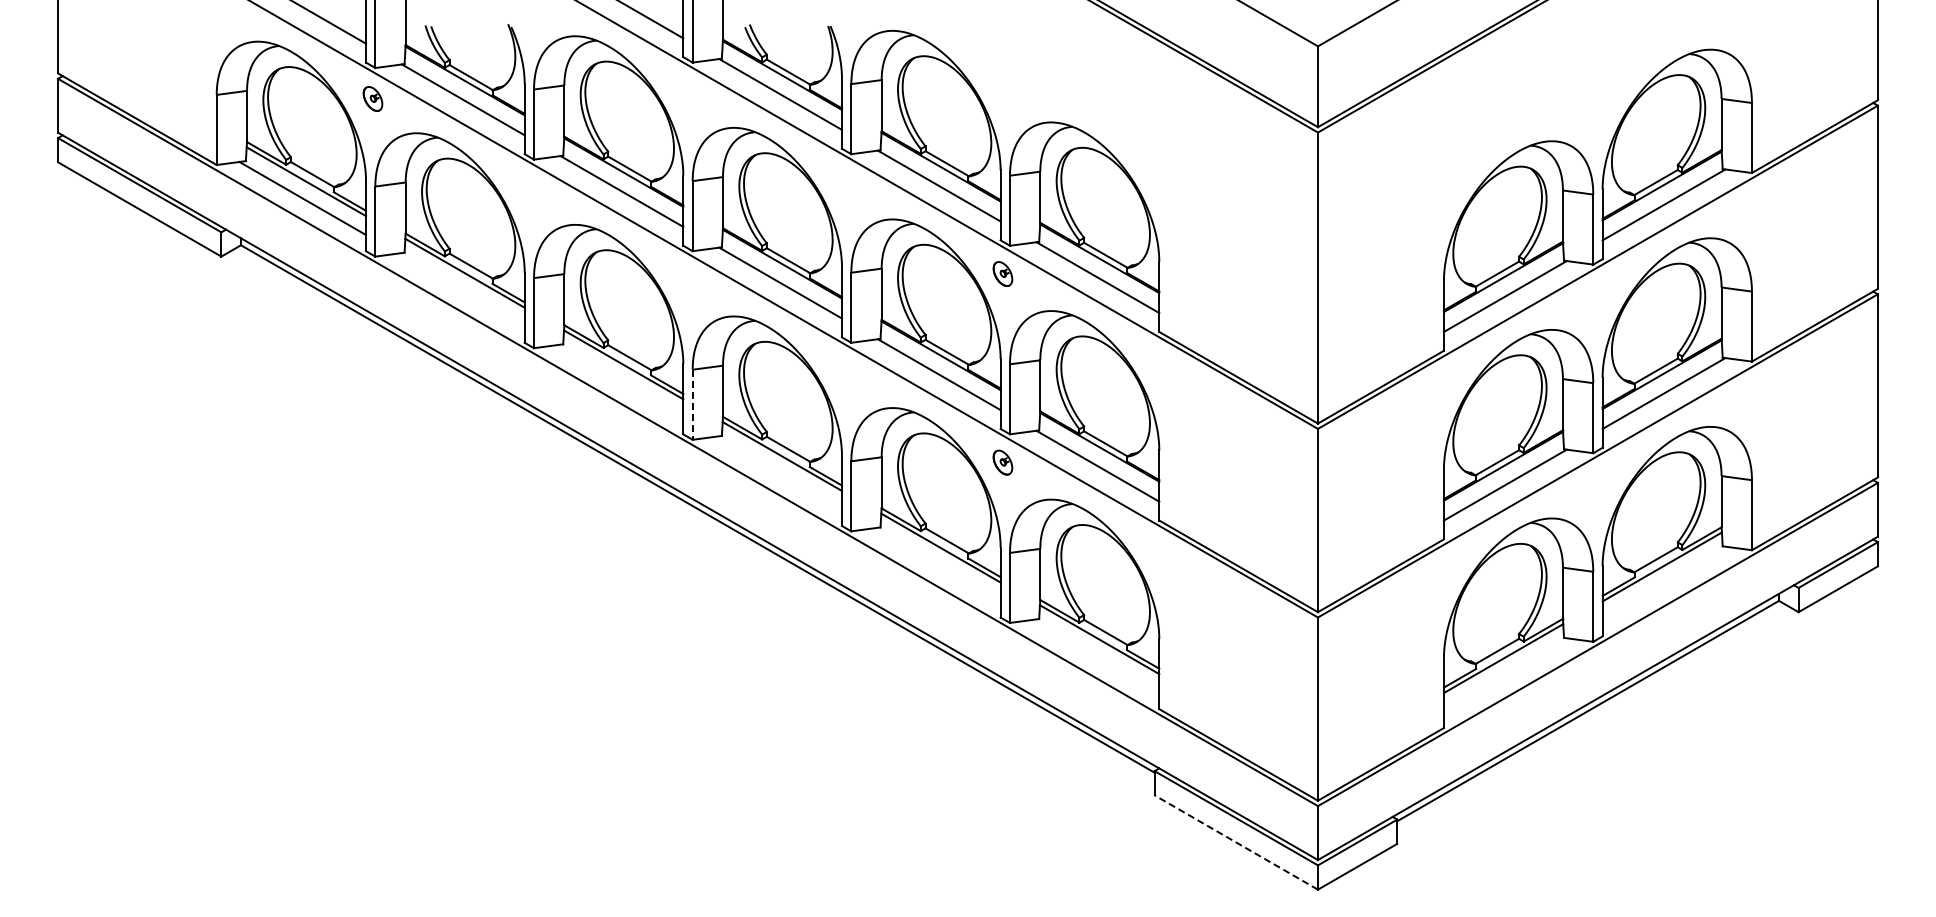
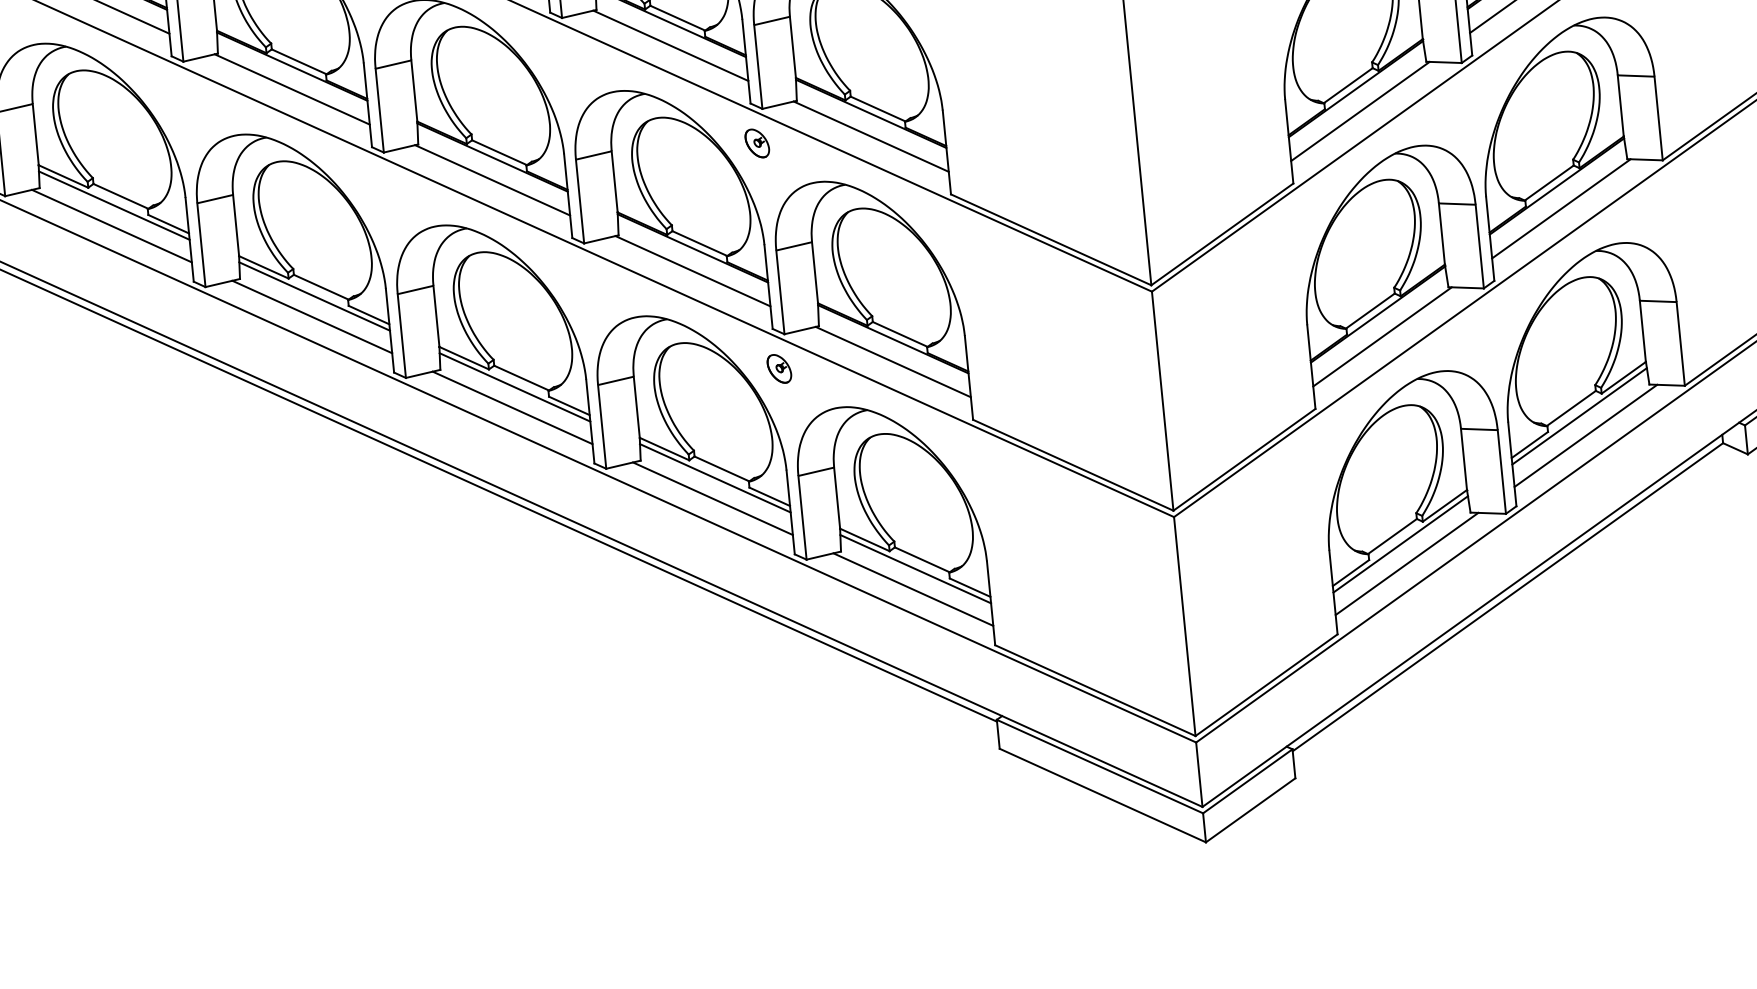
line: (461, 289) -> (111, 225), added
line: (619, 381) -> (311, 316), added
line: (692, 405) -> (401, 336), dashed -> solid
line: (778, 472) -> (512, 406), added
line: (937, 564) -> (713, 498), added
line: (1665, 583) -> (1585, 435), added
line: (1095, 656) -> (912, 589), added
line: (1506, 674) -> (1406, 563), added
line: (1235, 842) -> (1101, 795), dashed -> solid

